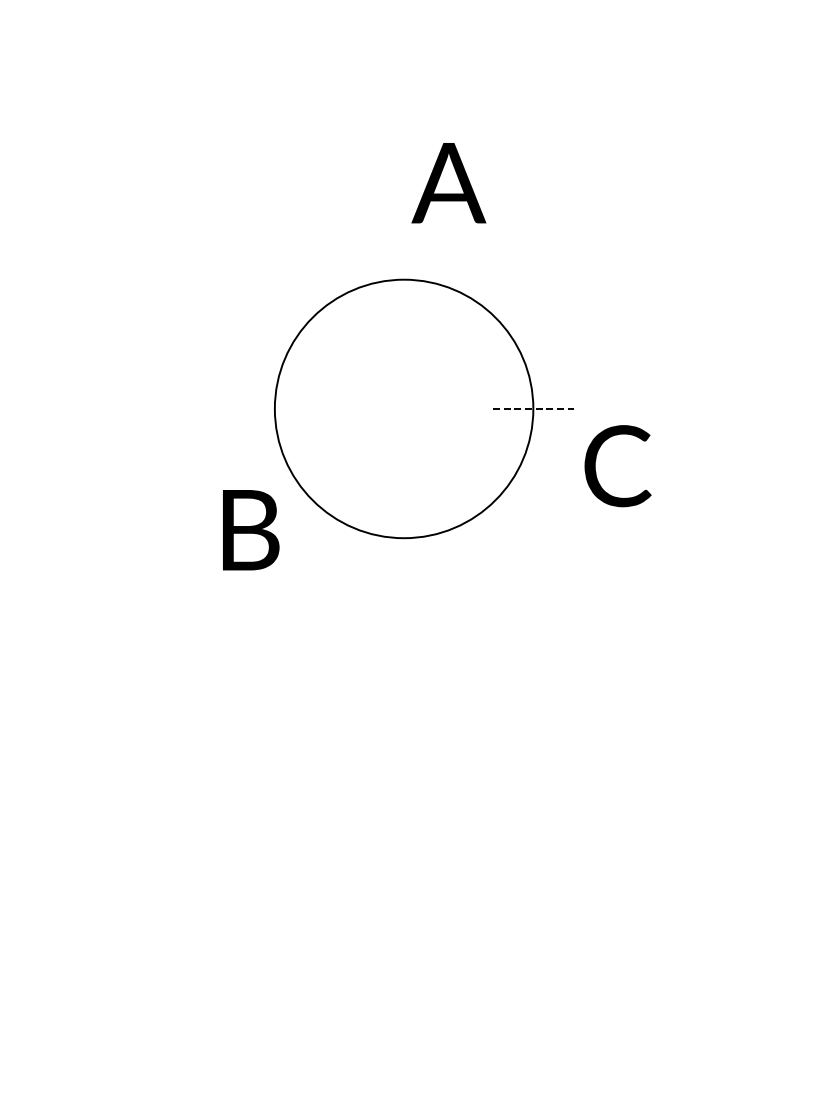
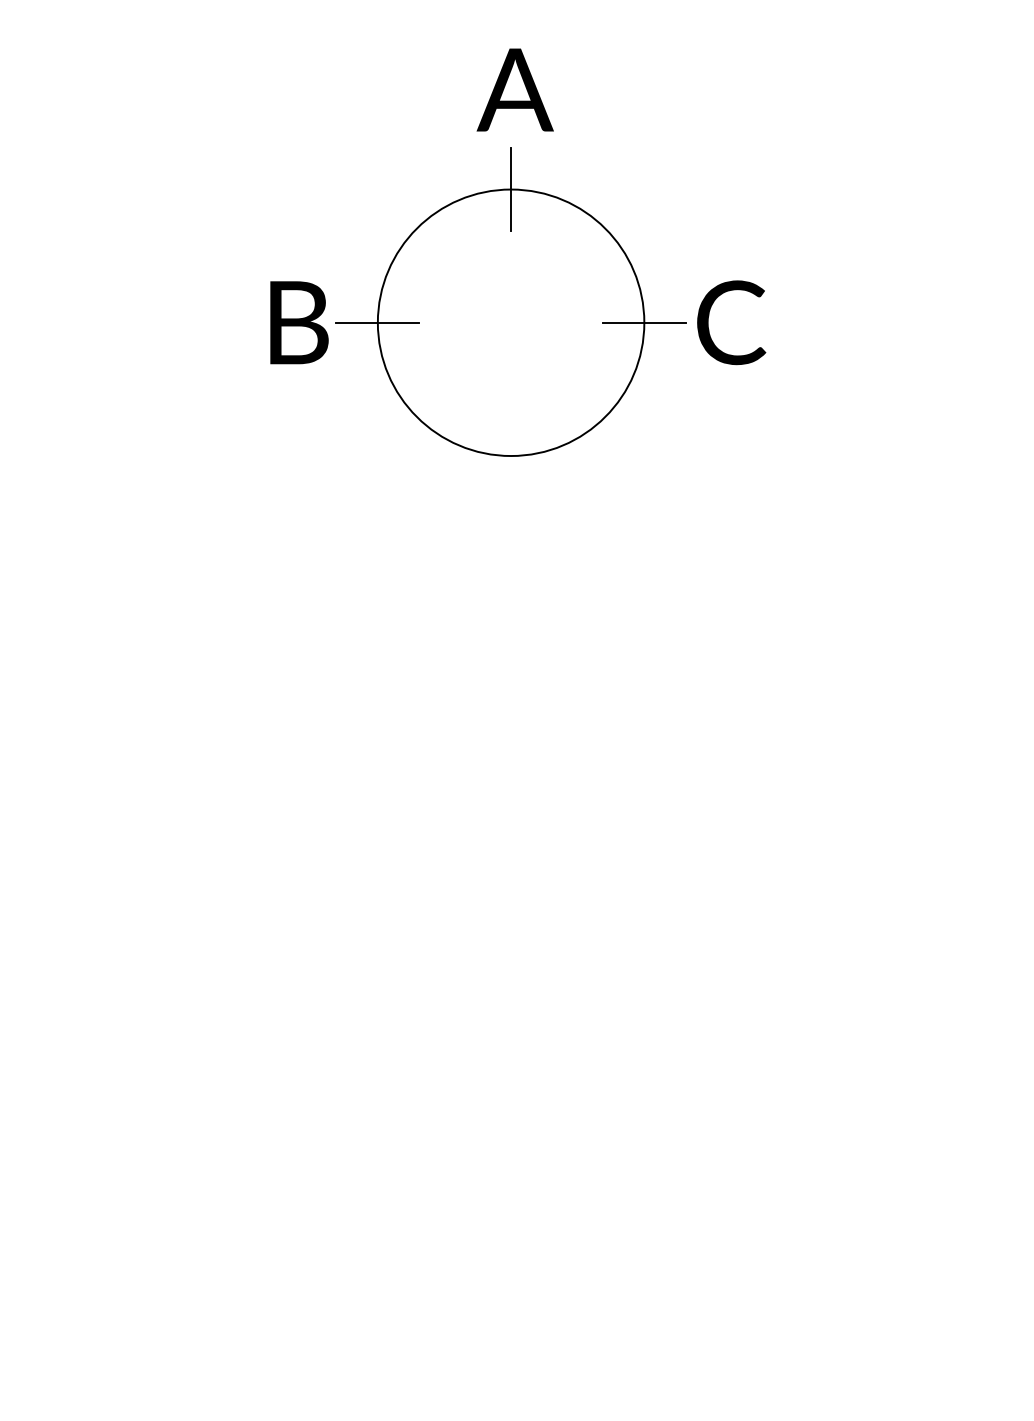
text: (448, 182) -> (514, 89), moved
line: (404, 279) -> (511, 189), added
line: (274, 408) -> (377, 322), added
line: (533, 408) -> (644, 322), dashed -> solid
text: (617, 465) -> (731, 322), moved
text: (251, 529) -> (299, 322), moved

